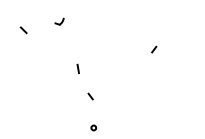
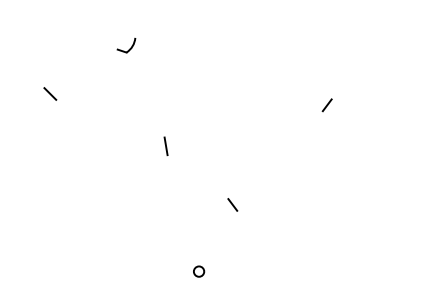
line: (23, 30) -> (49, 94), moved
line: (90, 96) -> (232, 204), moved

